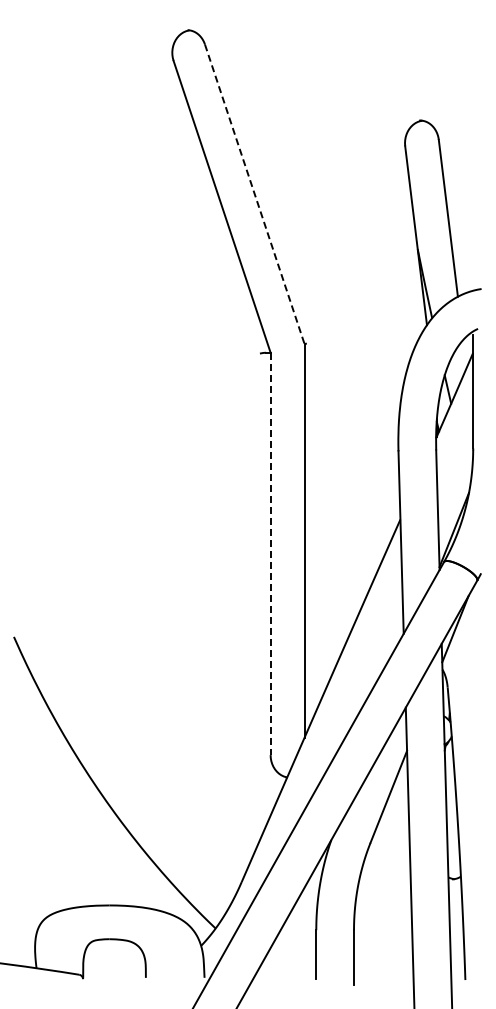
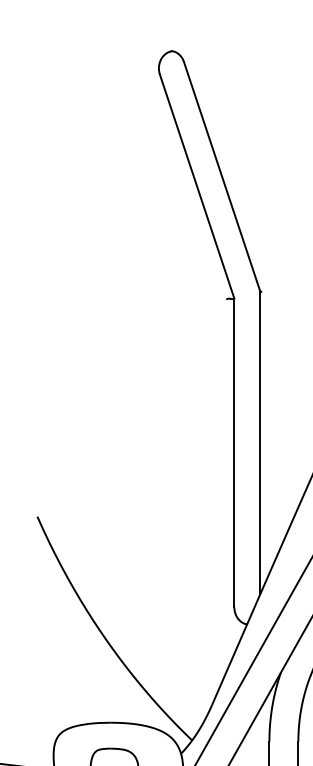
line: (254, 194) -> (221, 177), dashed -> solid
line: (270, 554) -> (234, 453), dashed -> solid

